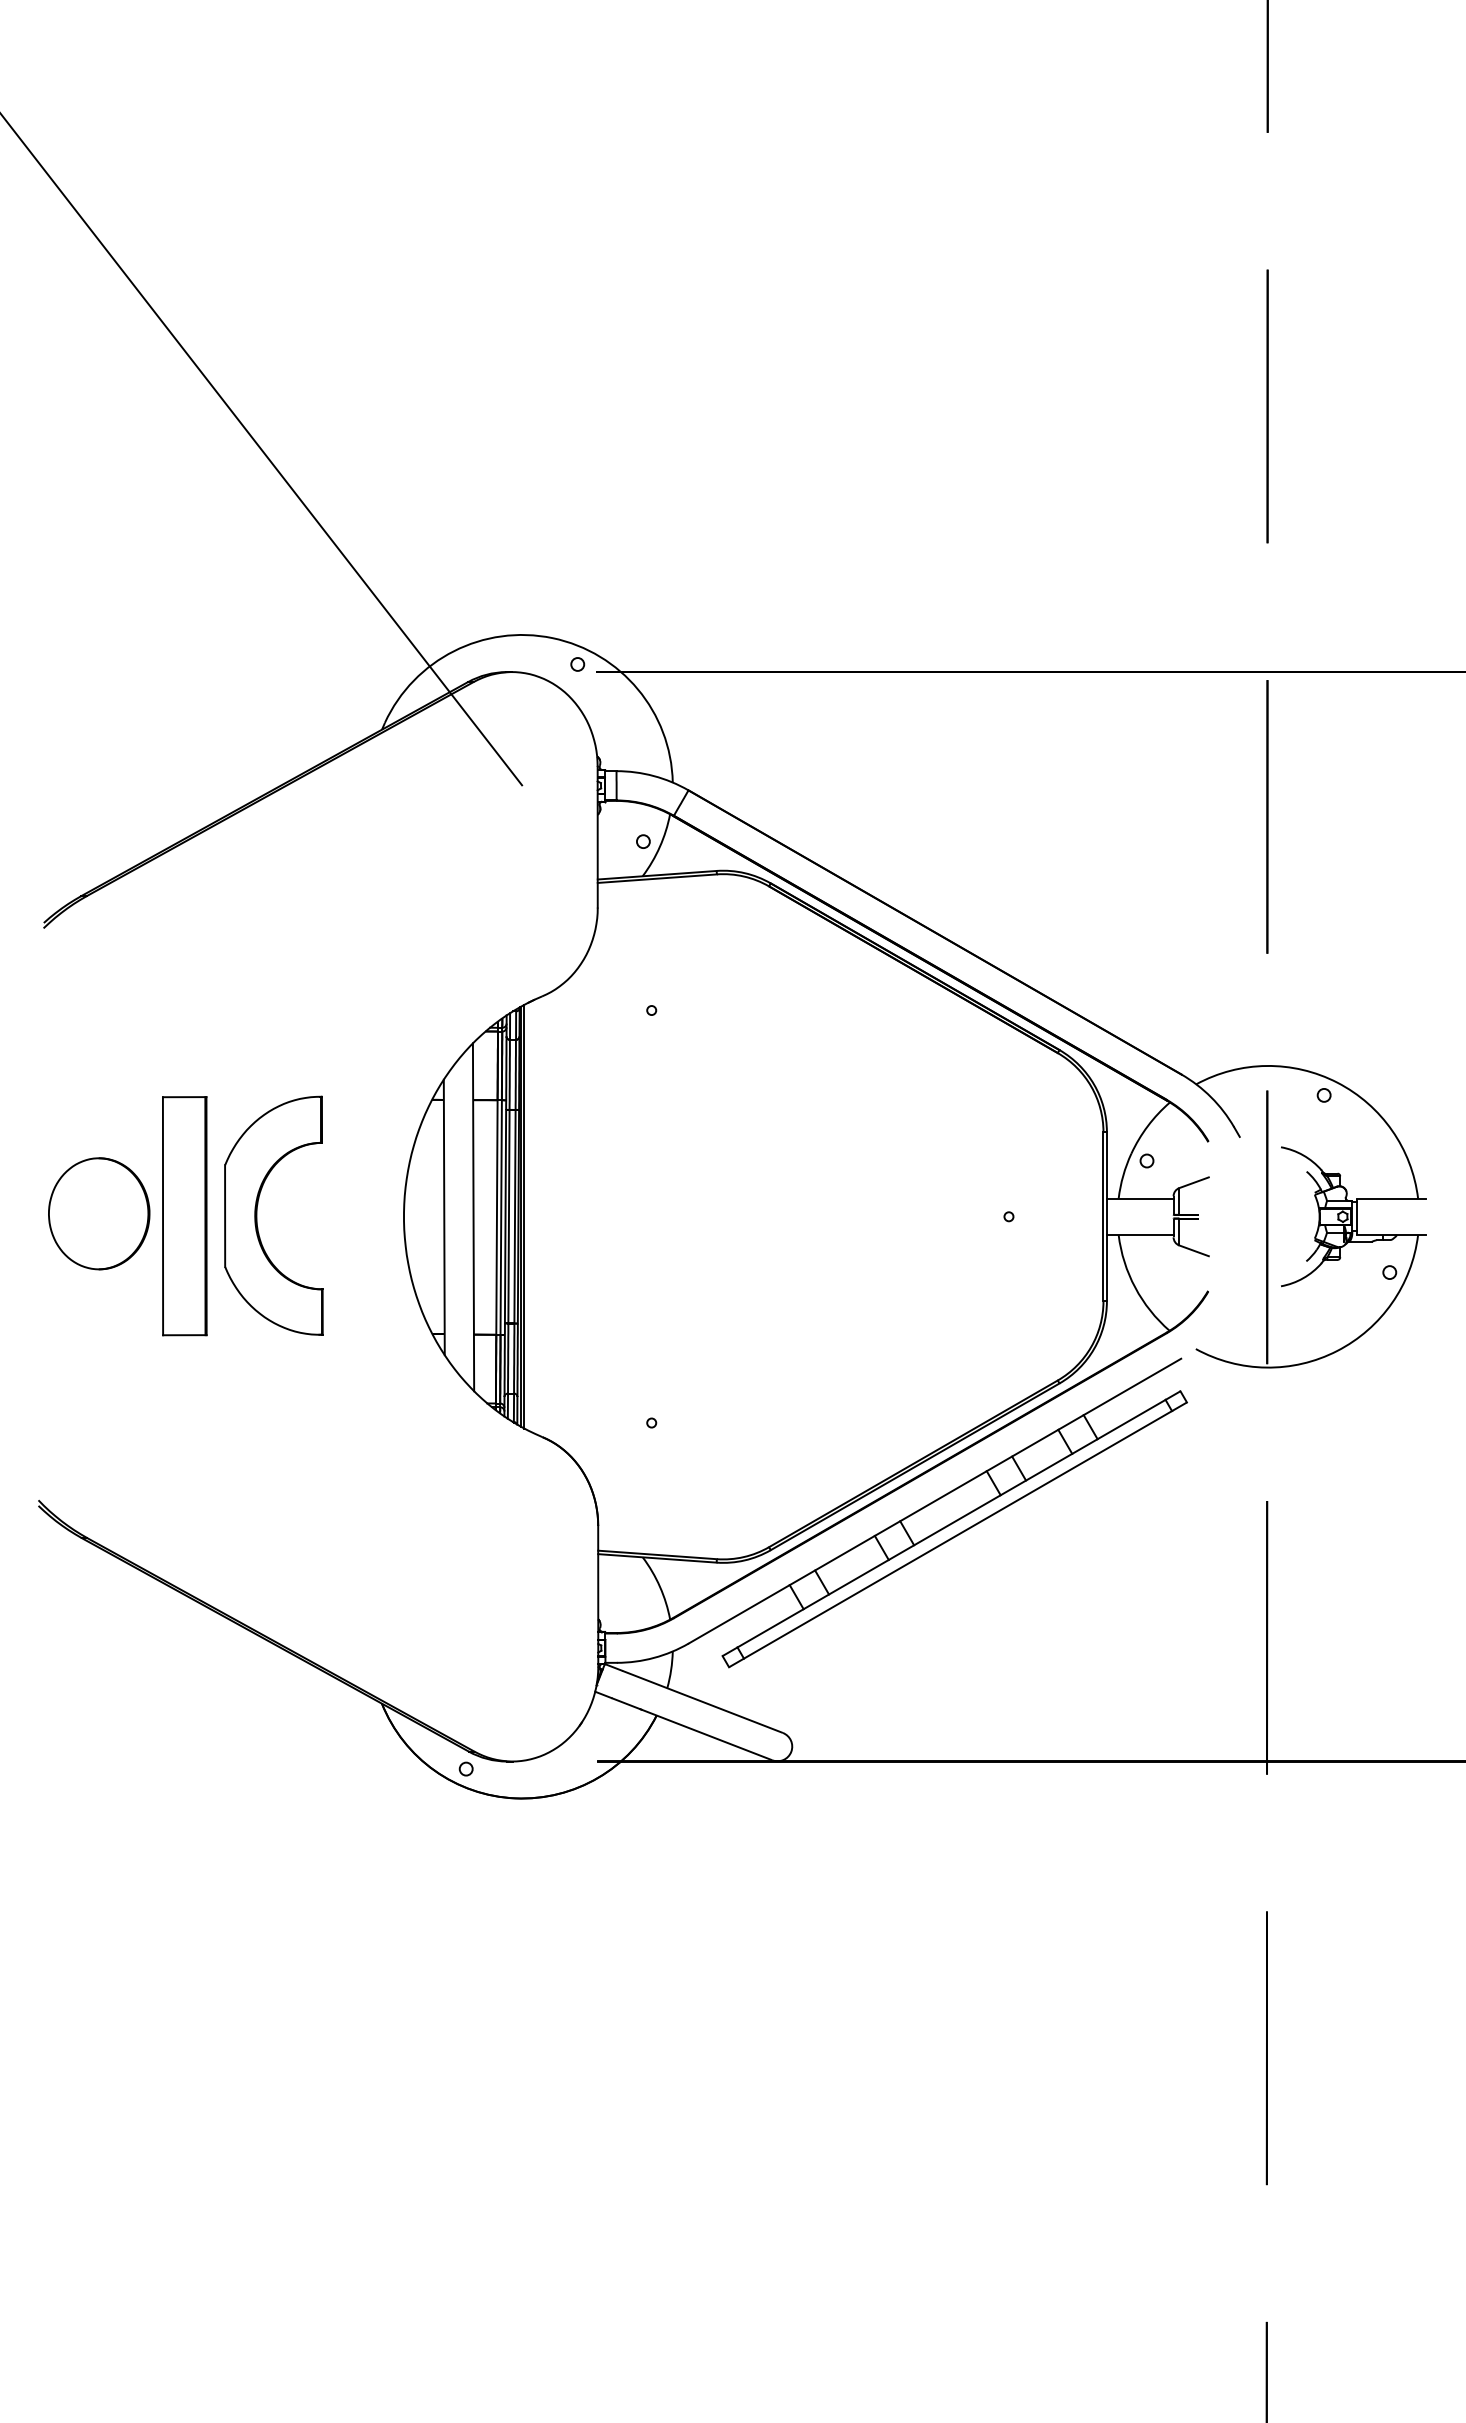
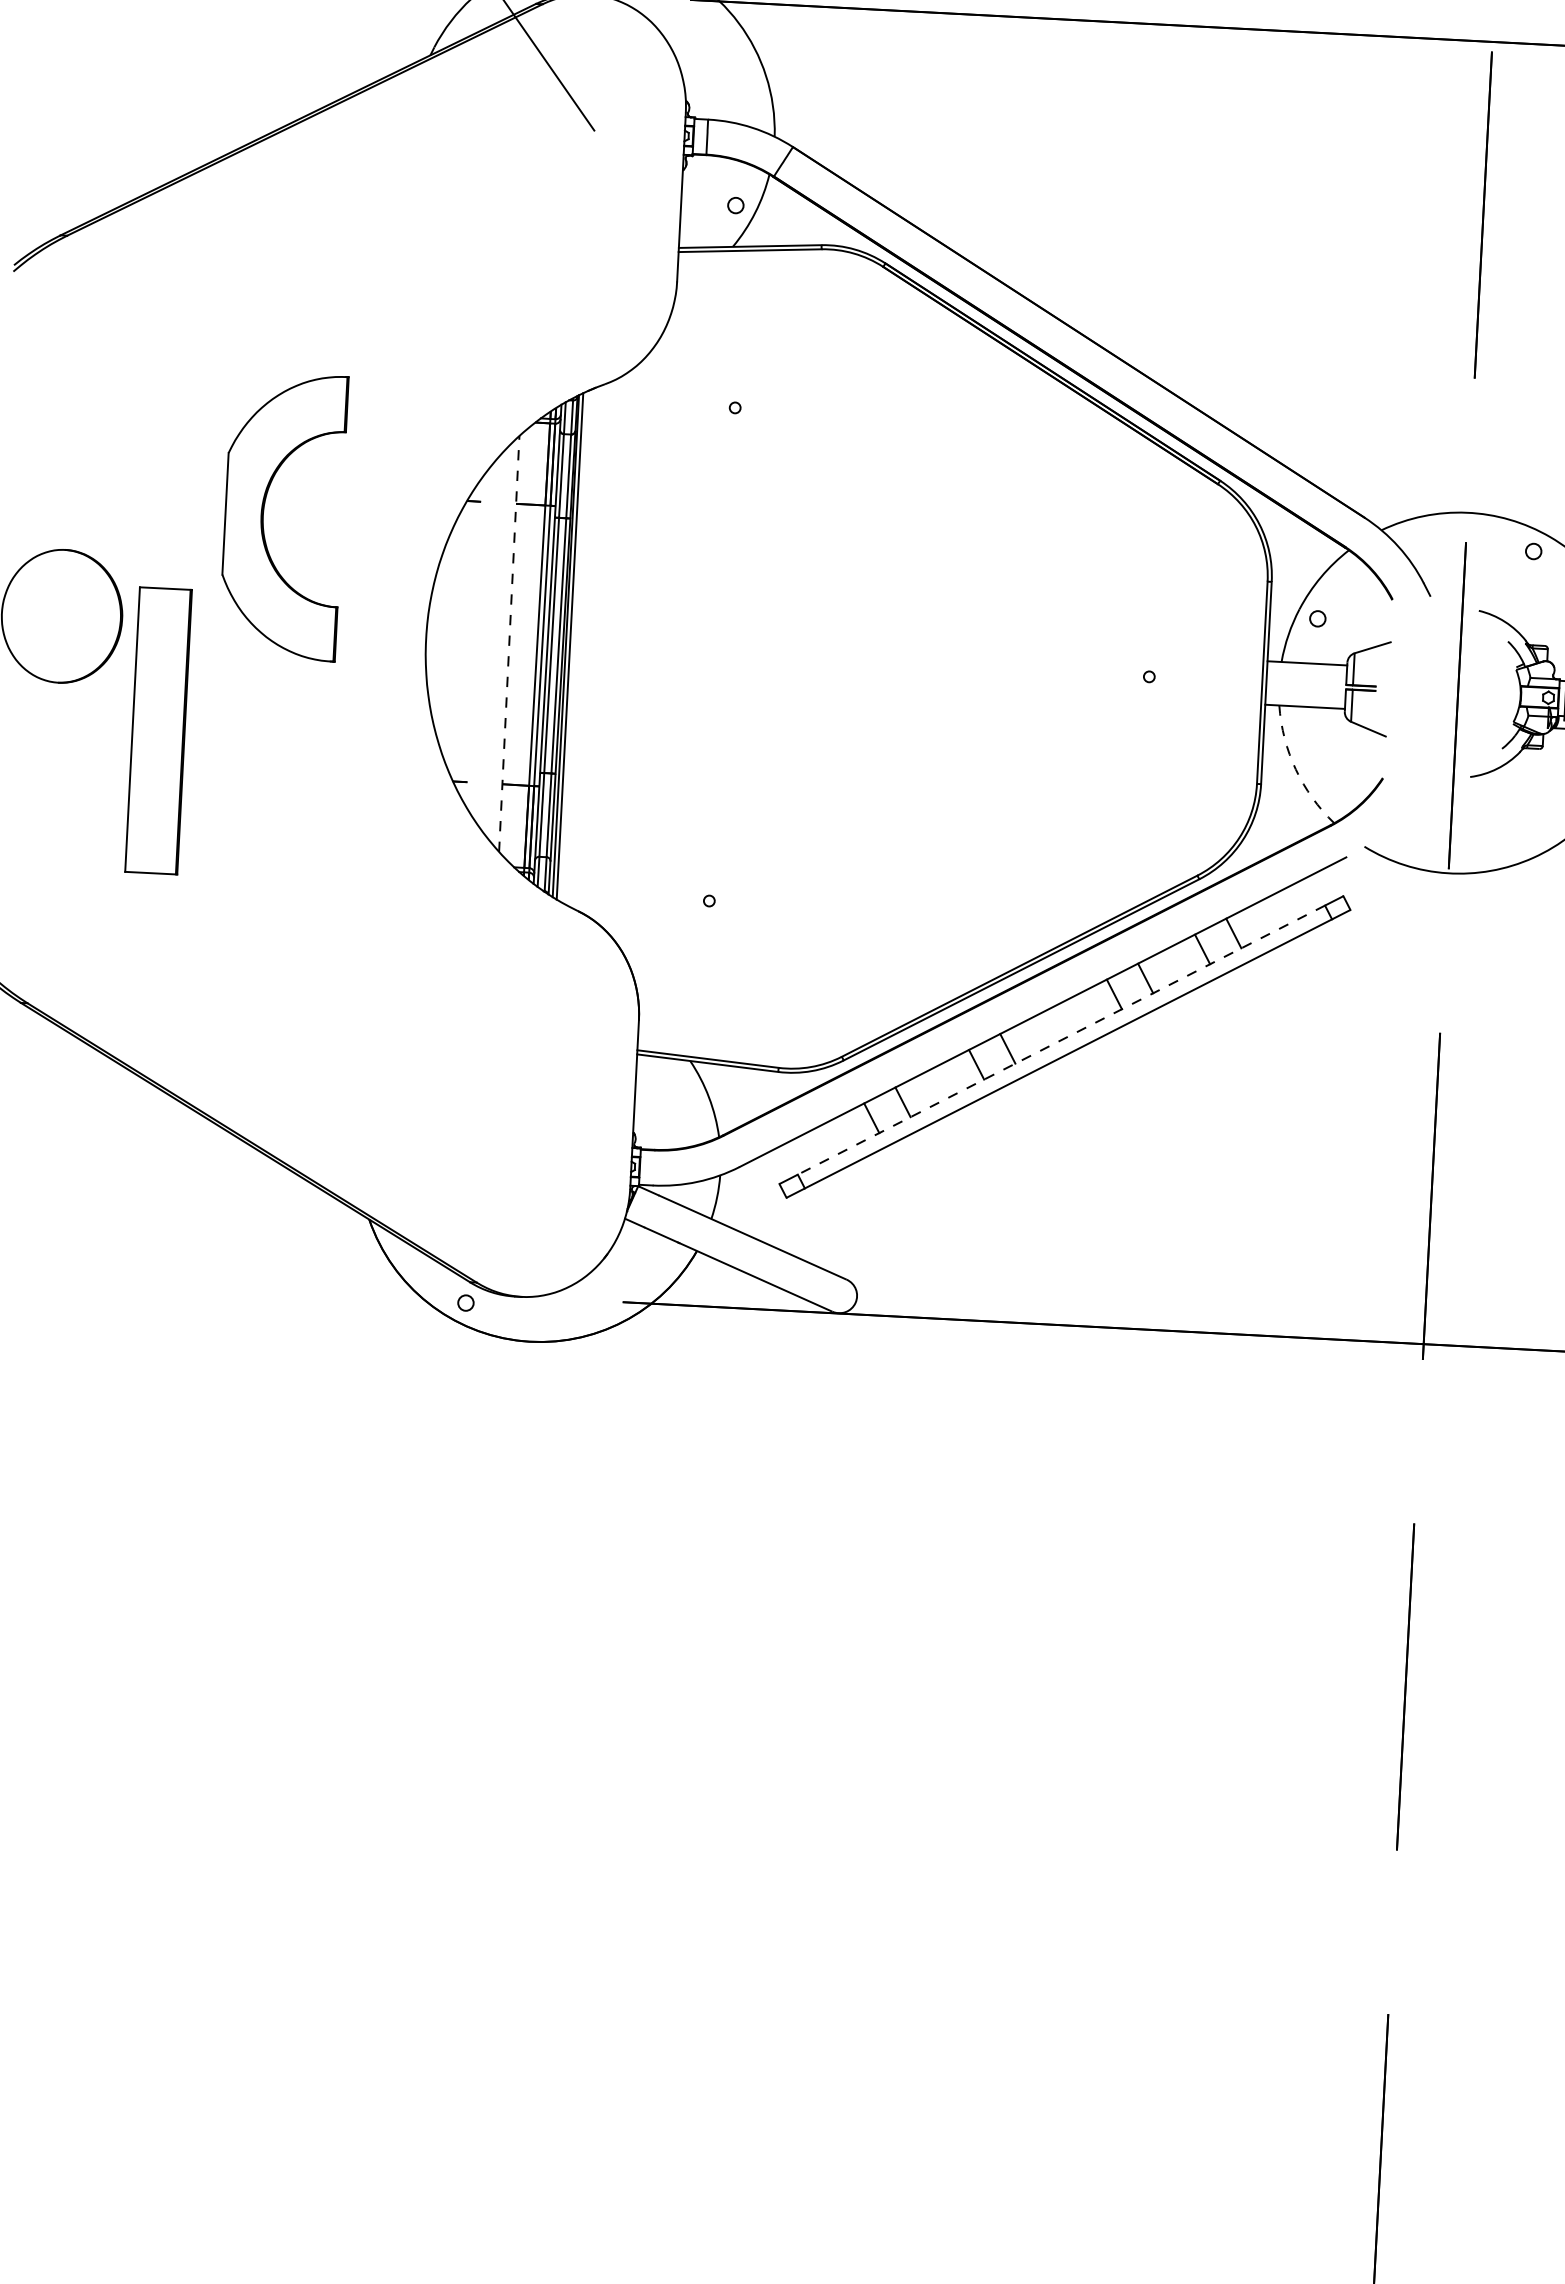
part: (257, 1215) -> (264, 515), moved
part: (184, 1216) -> (158, 731), moved
line: (443, 1217) -> (473, 642), removed
line: (473, 1217) -> (509, 644), solid -> dashed
arc: (1135, 1287) -> (1296, 769), solid -> dashed
line: (951, 1523) -> (1061, 1039), solid -> dashed

